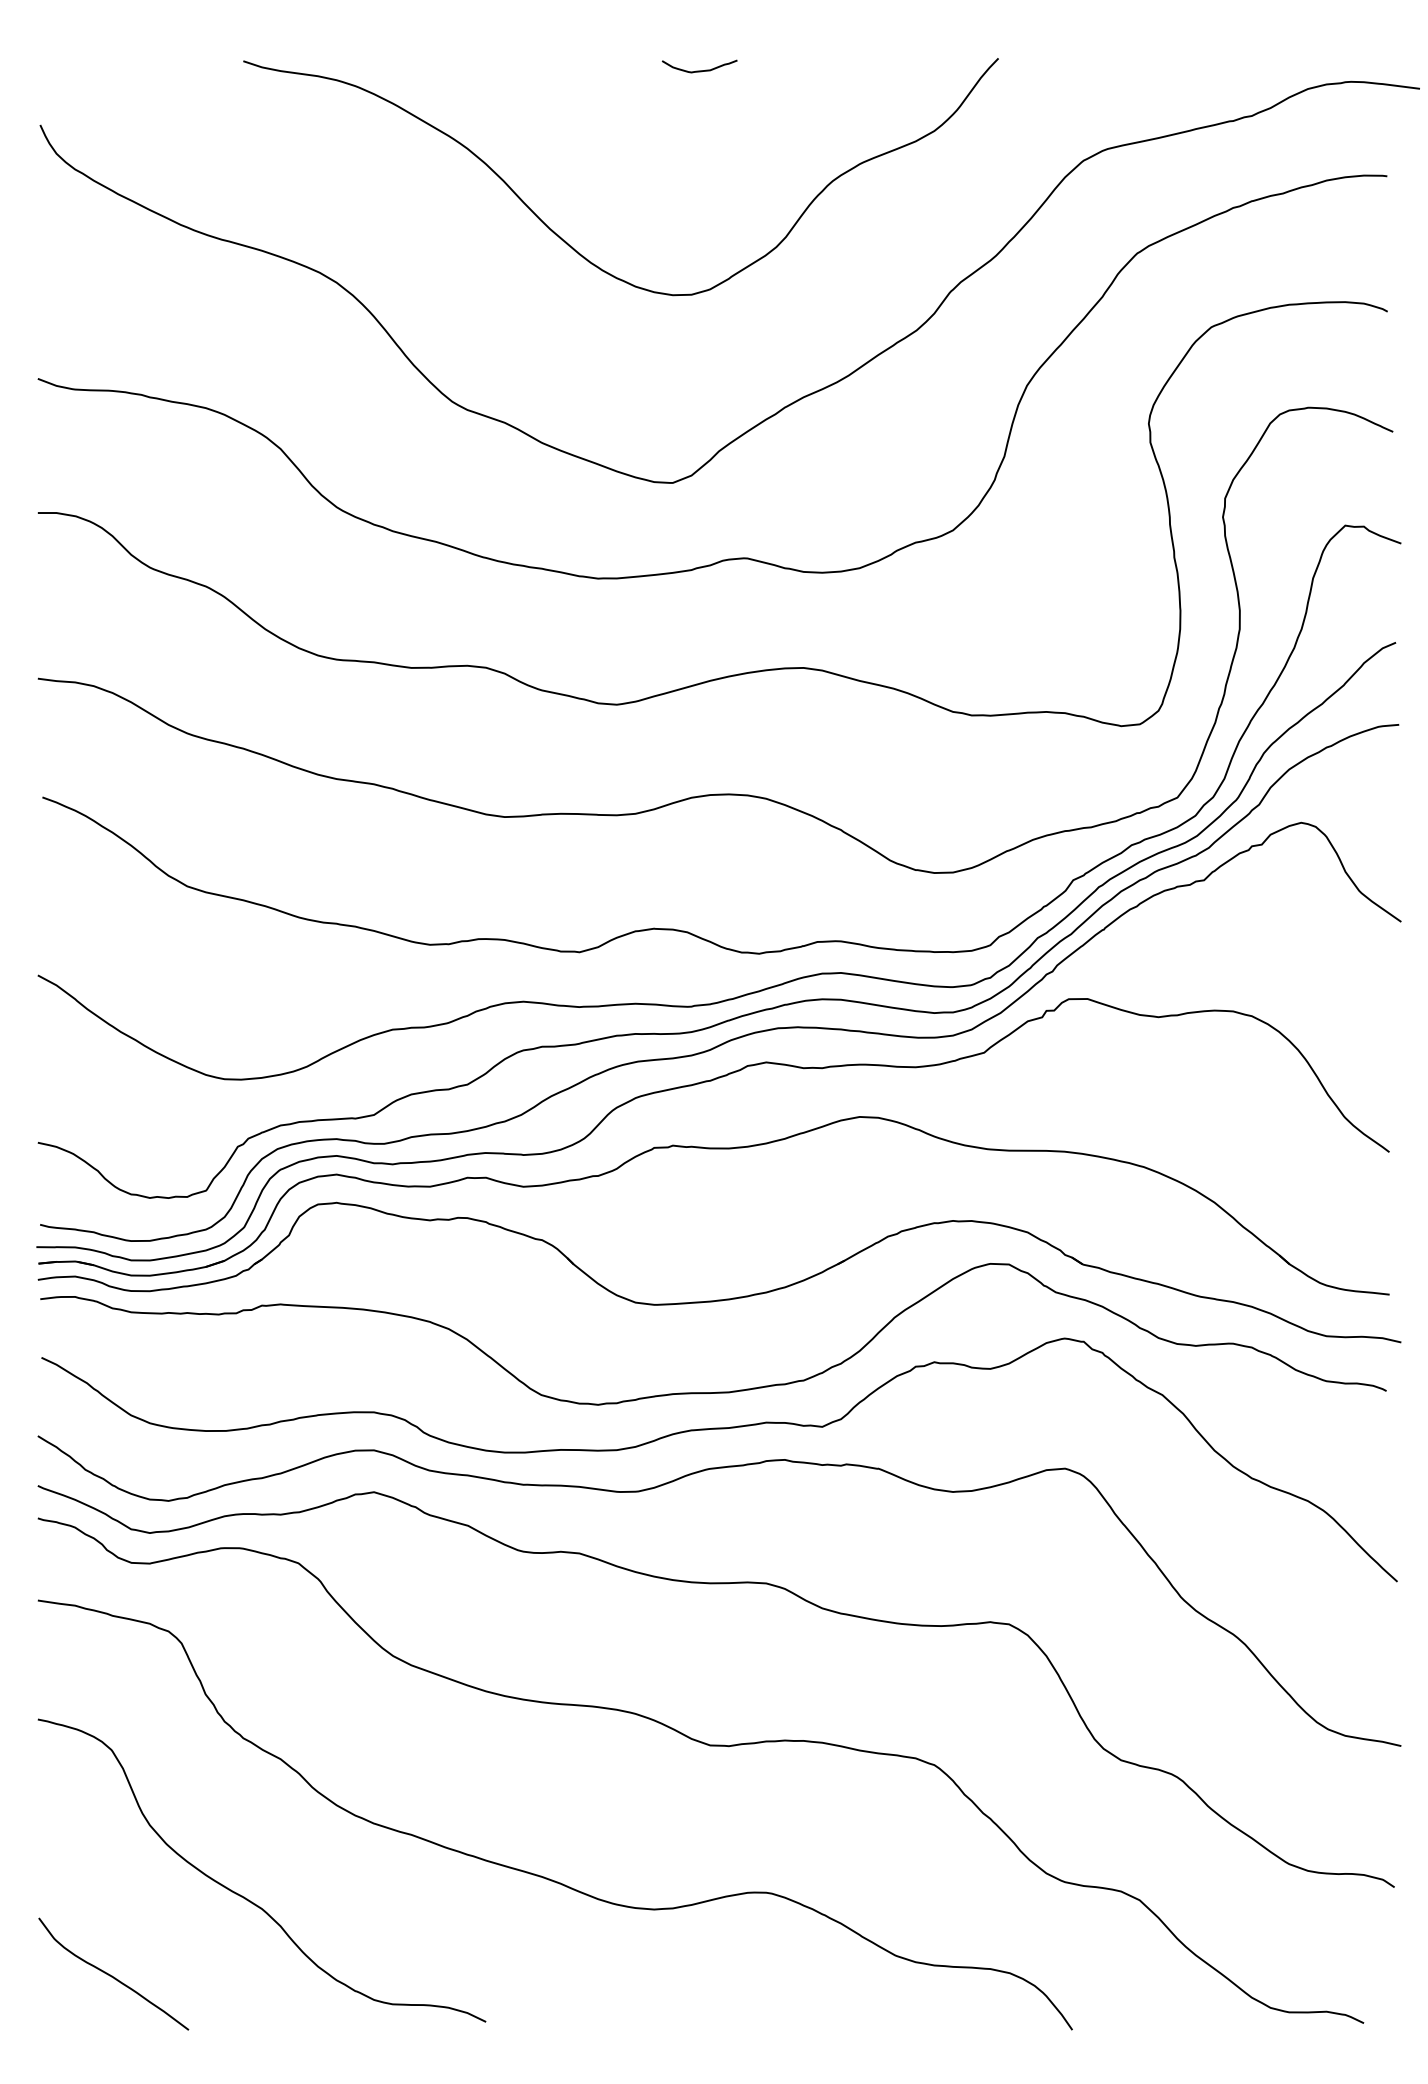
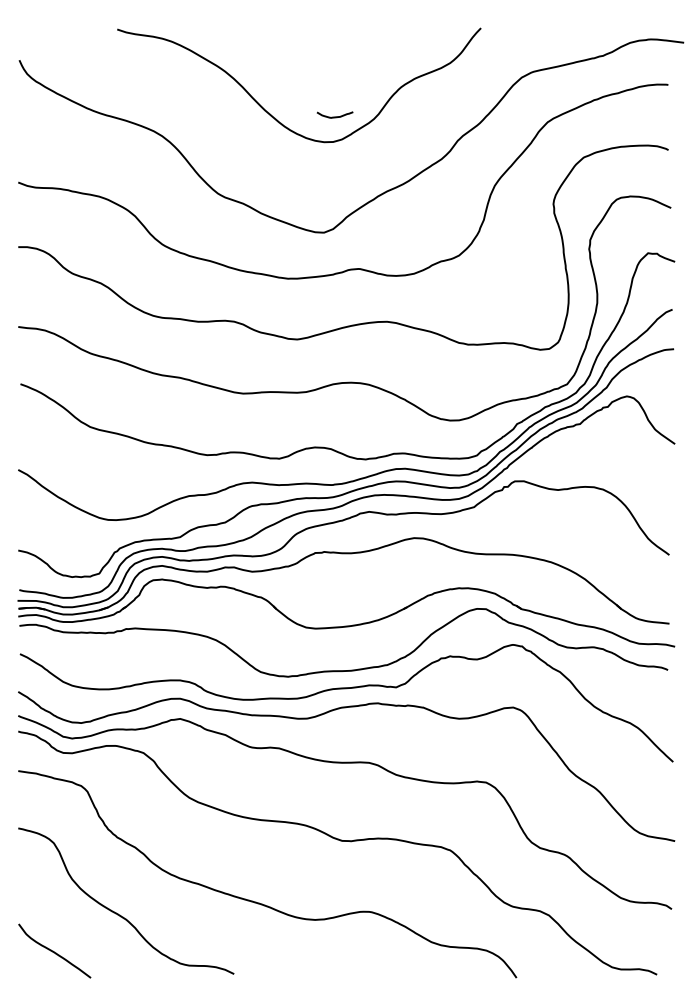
curve: (698, 69) -> (334, 116), moved

